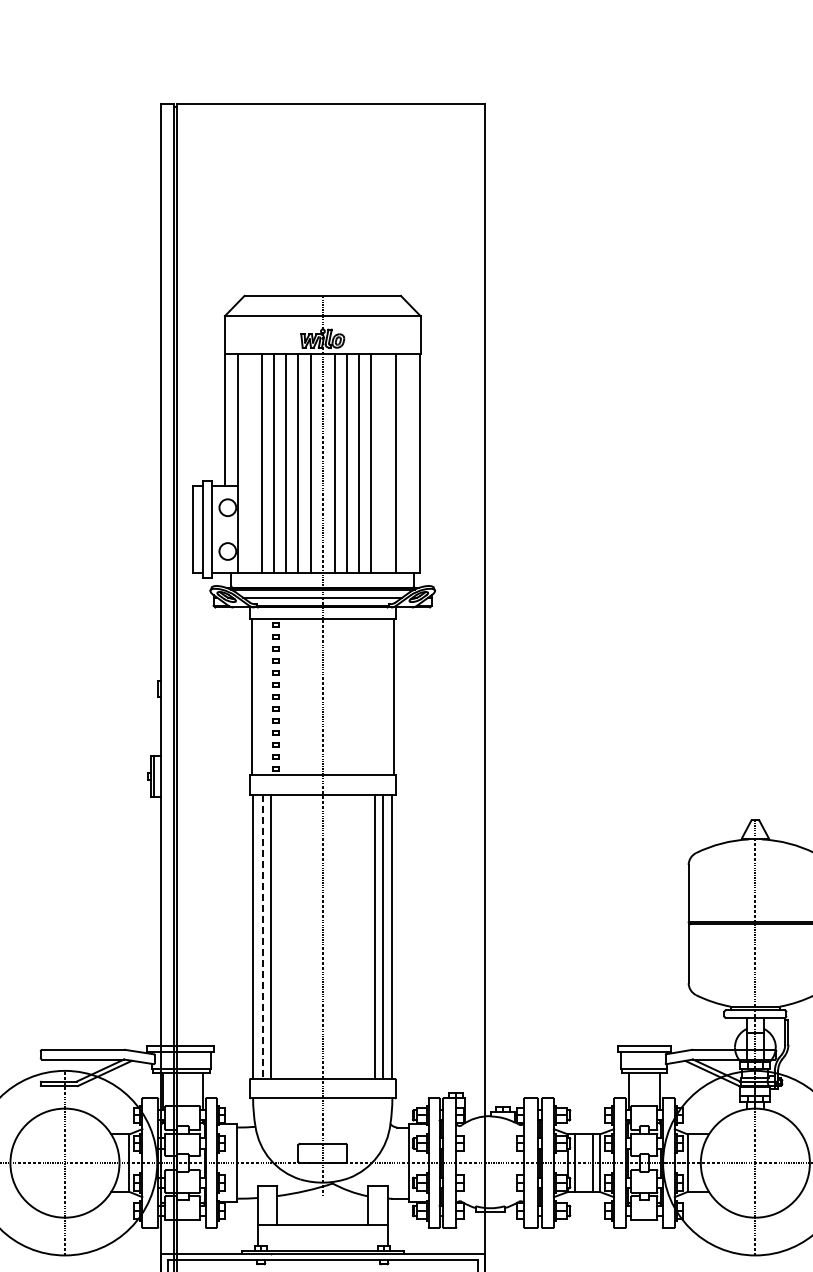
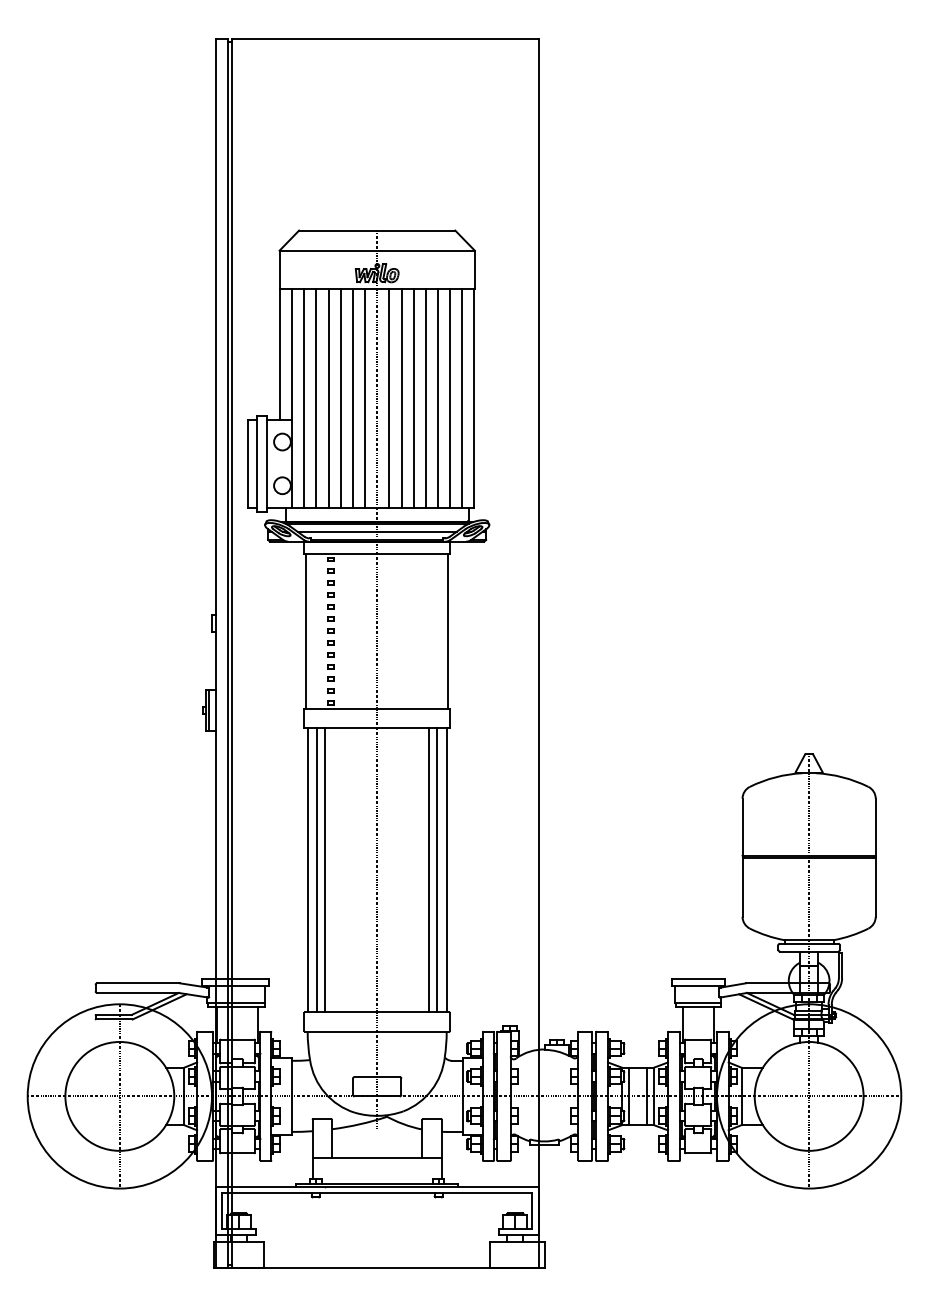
line: (249, 463) -> (304, 397), added
line: (383, 463) -> (437, 397), added
line: (408, 463) -> (462, 397), added
line: (262, 936) -> (317, 870), dashed -> solid

